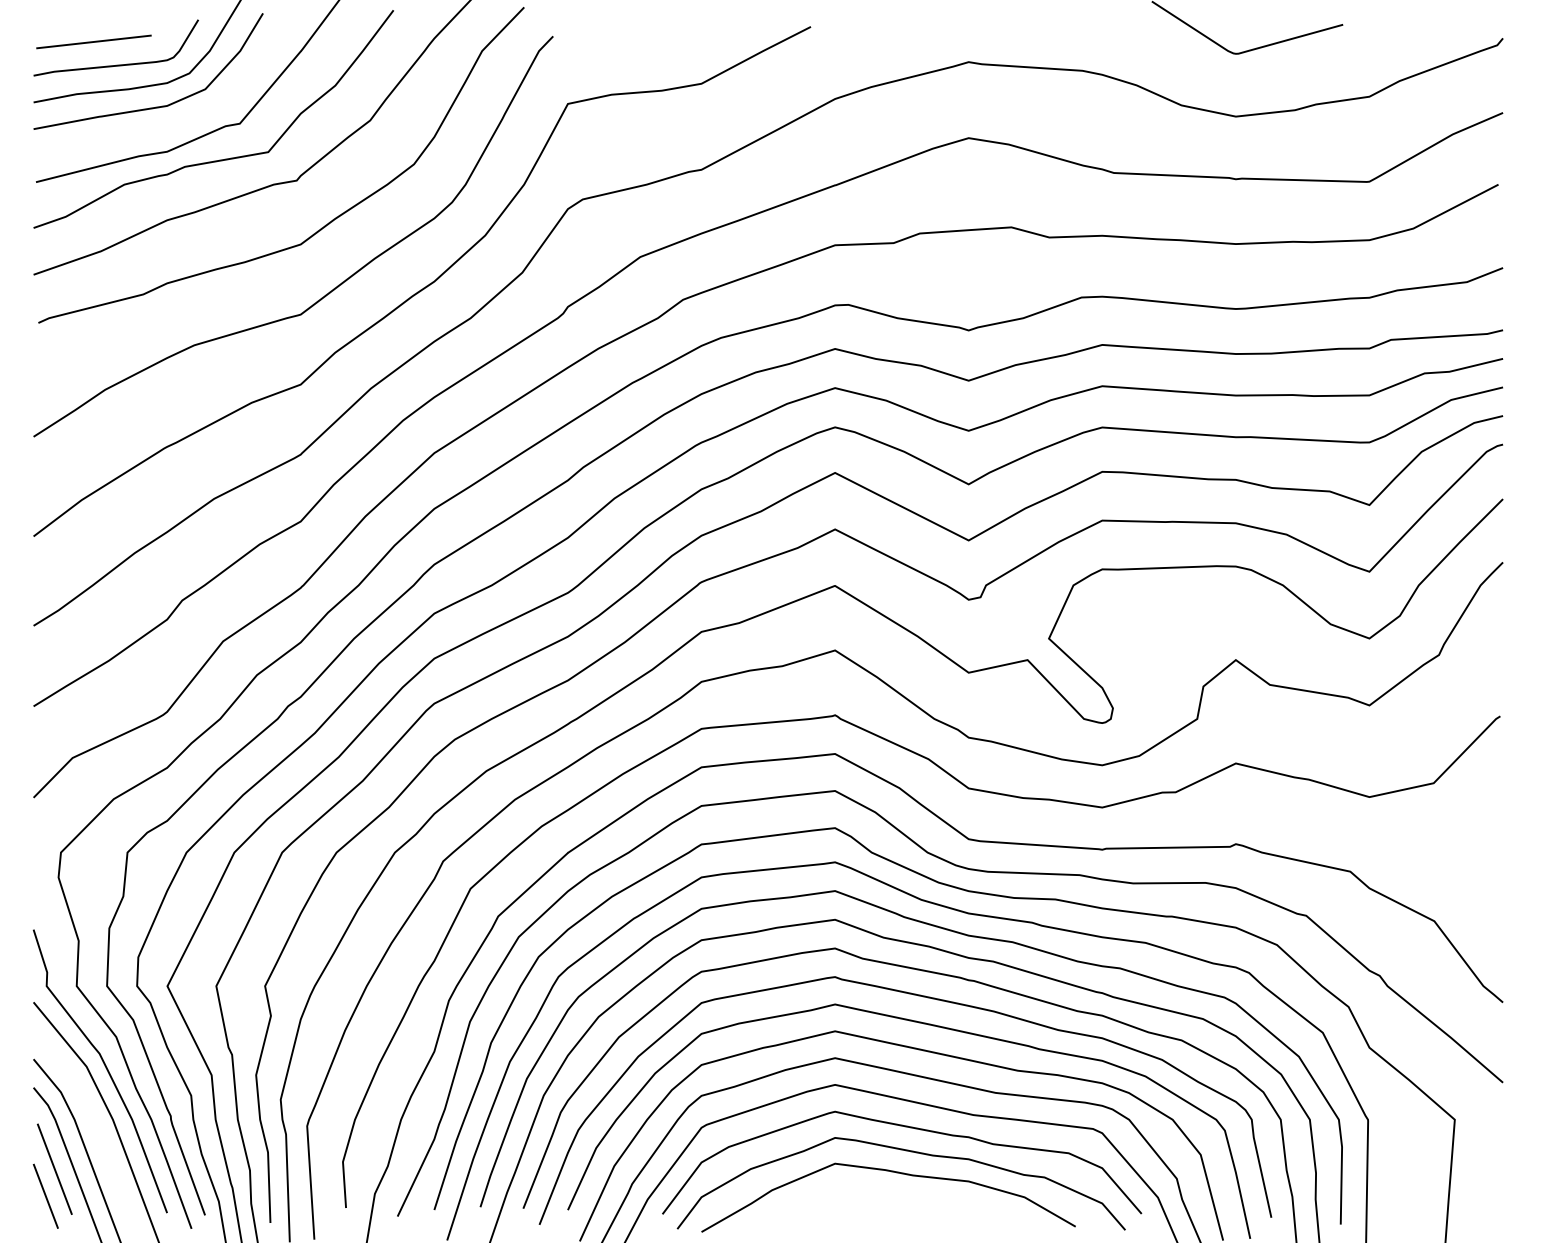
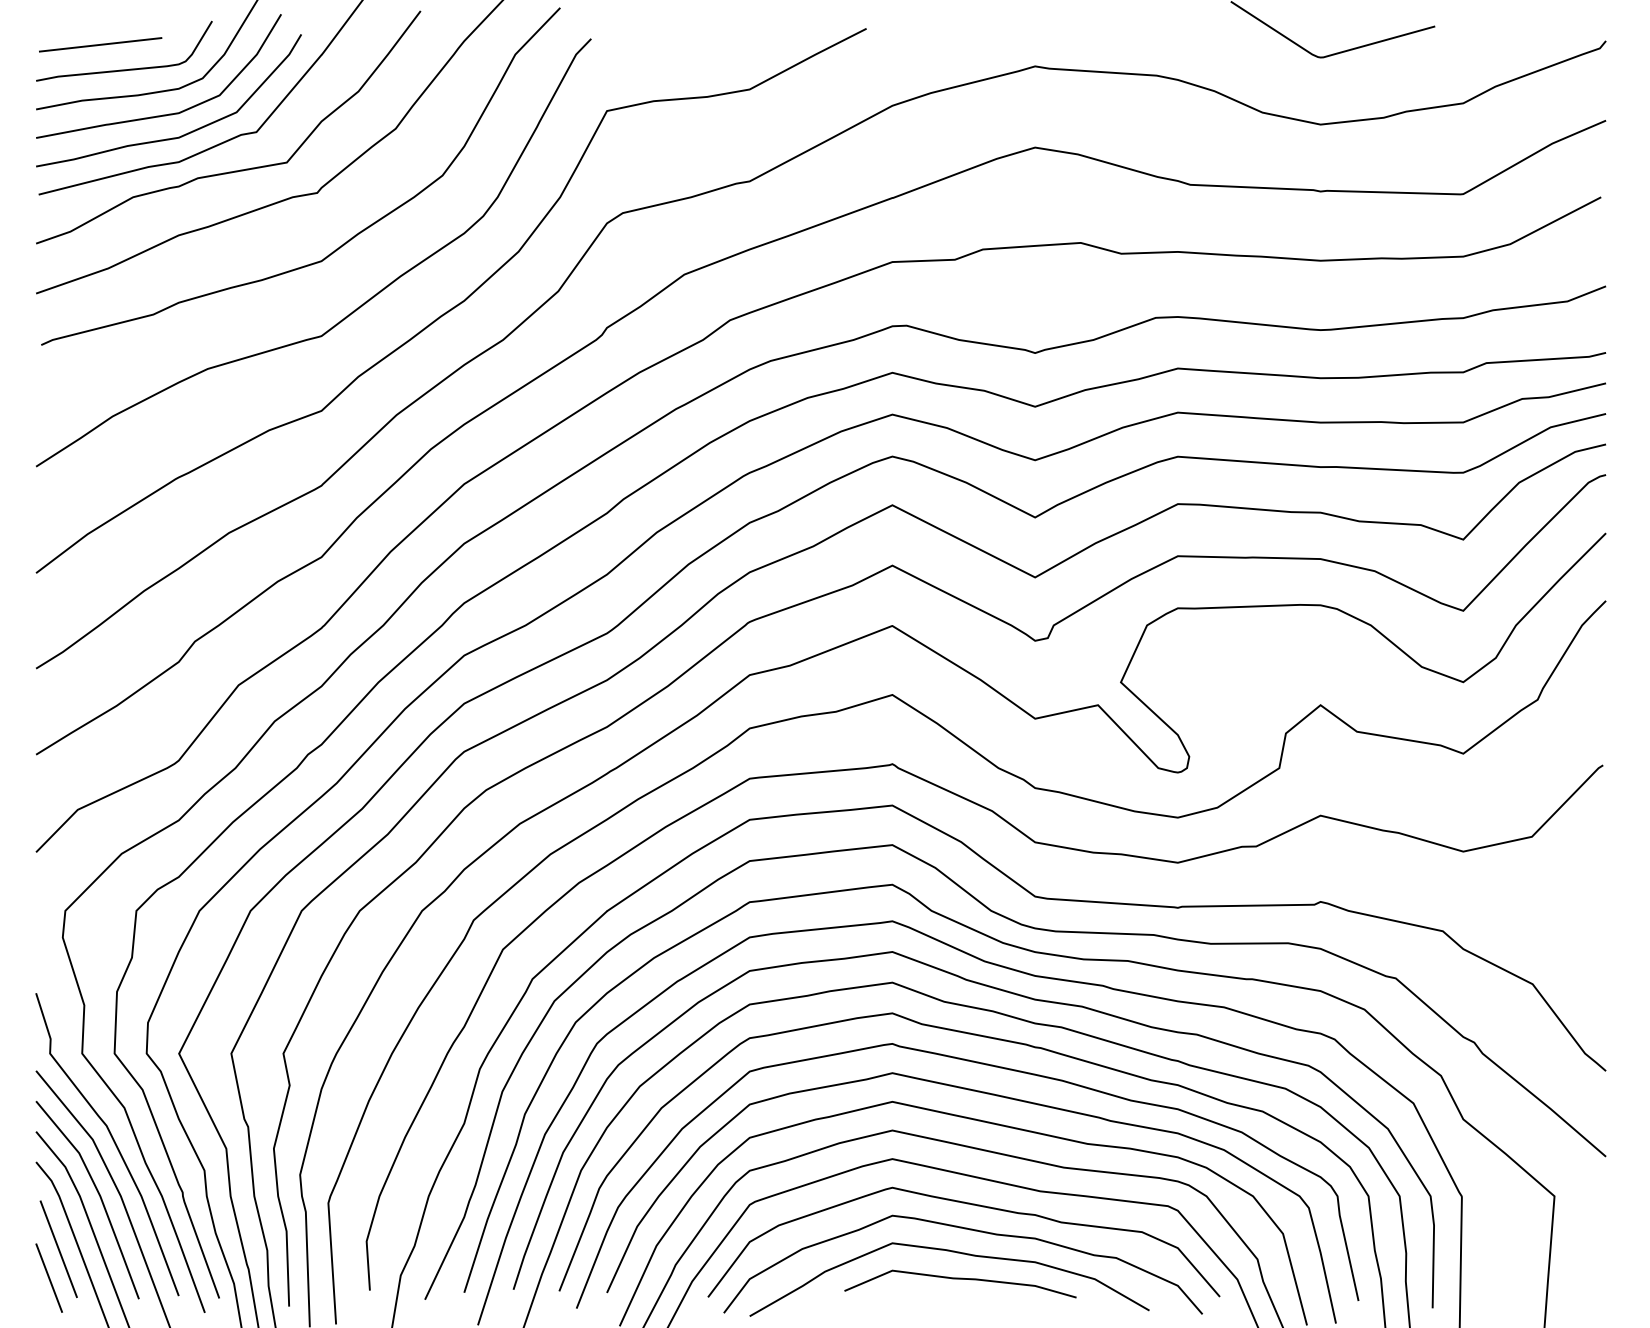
curve: (173, 124) -> (185, 133), added
line: (91, 1118) -> (98, 1195), added
curve: (898, 1197) -> (960, 1279), added

